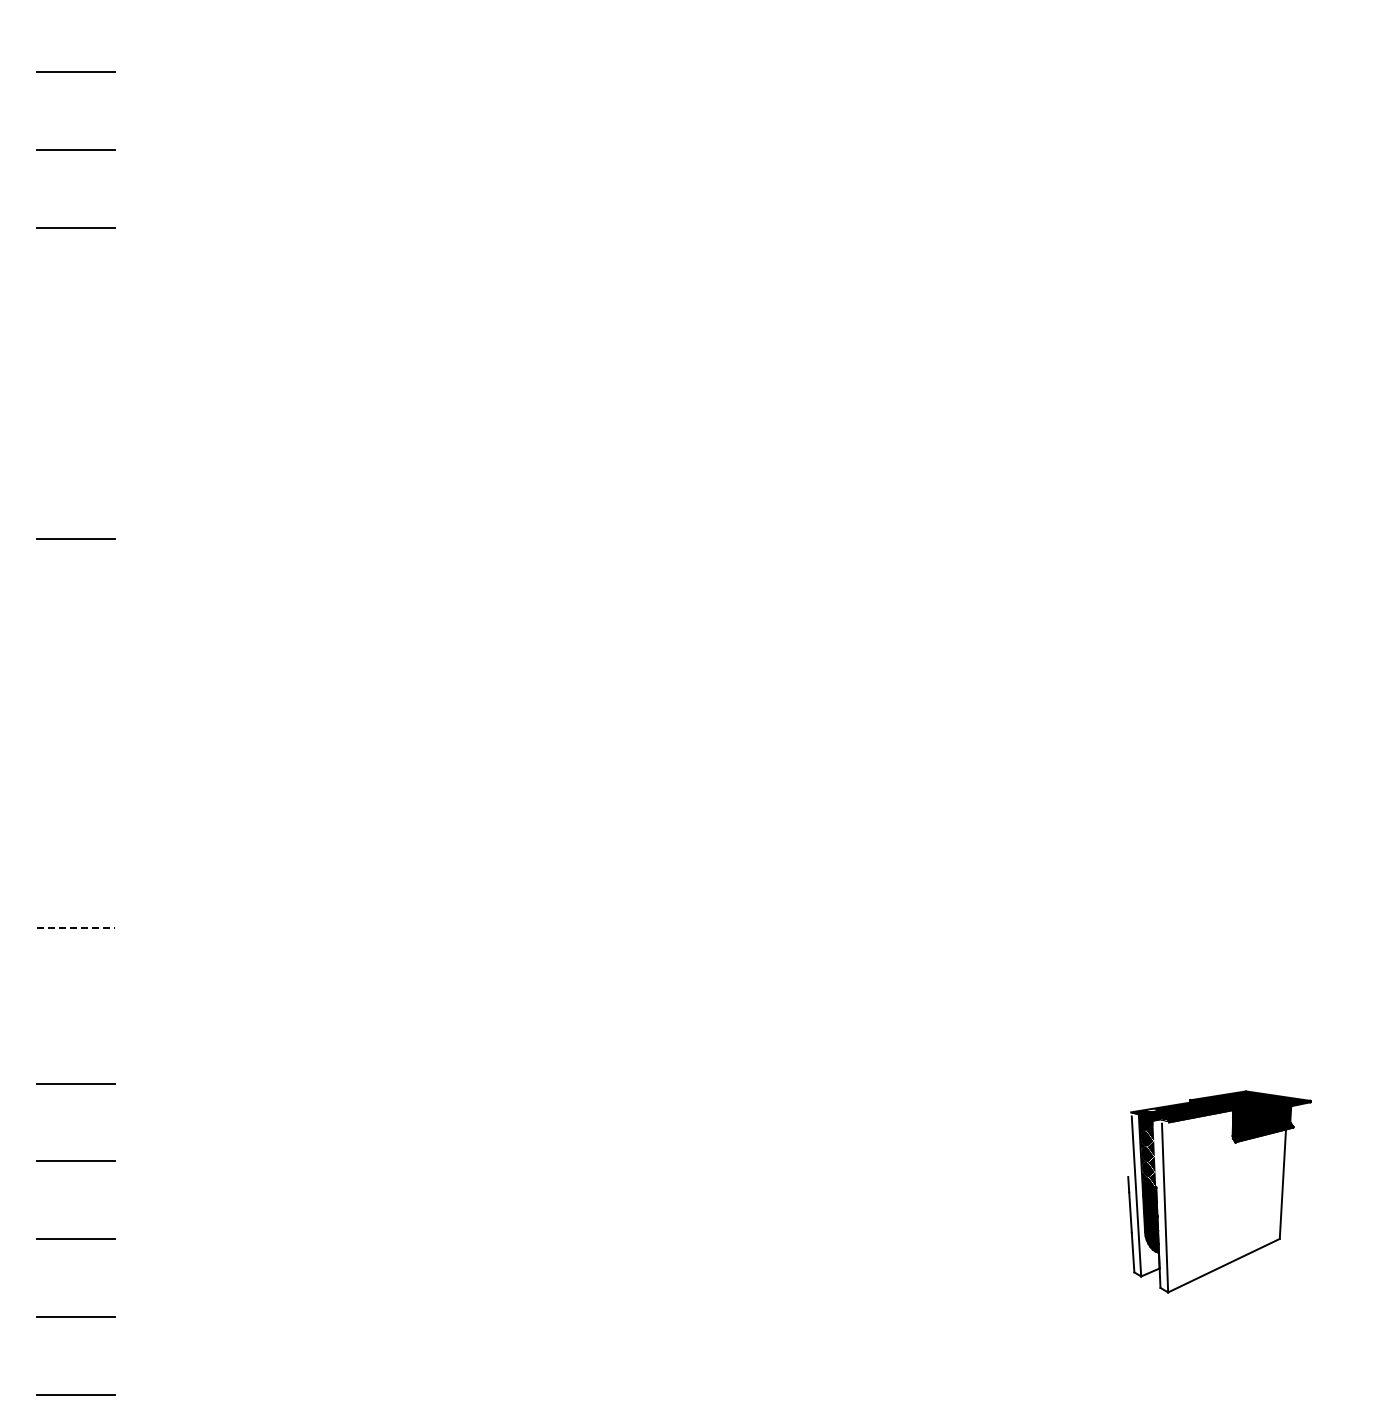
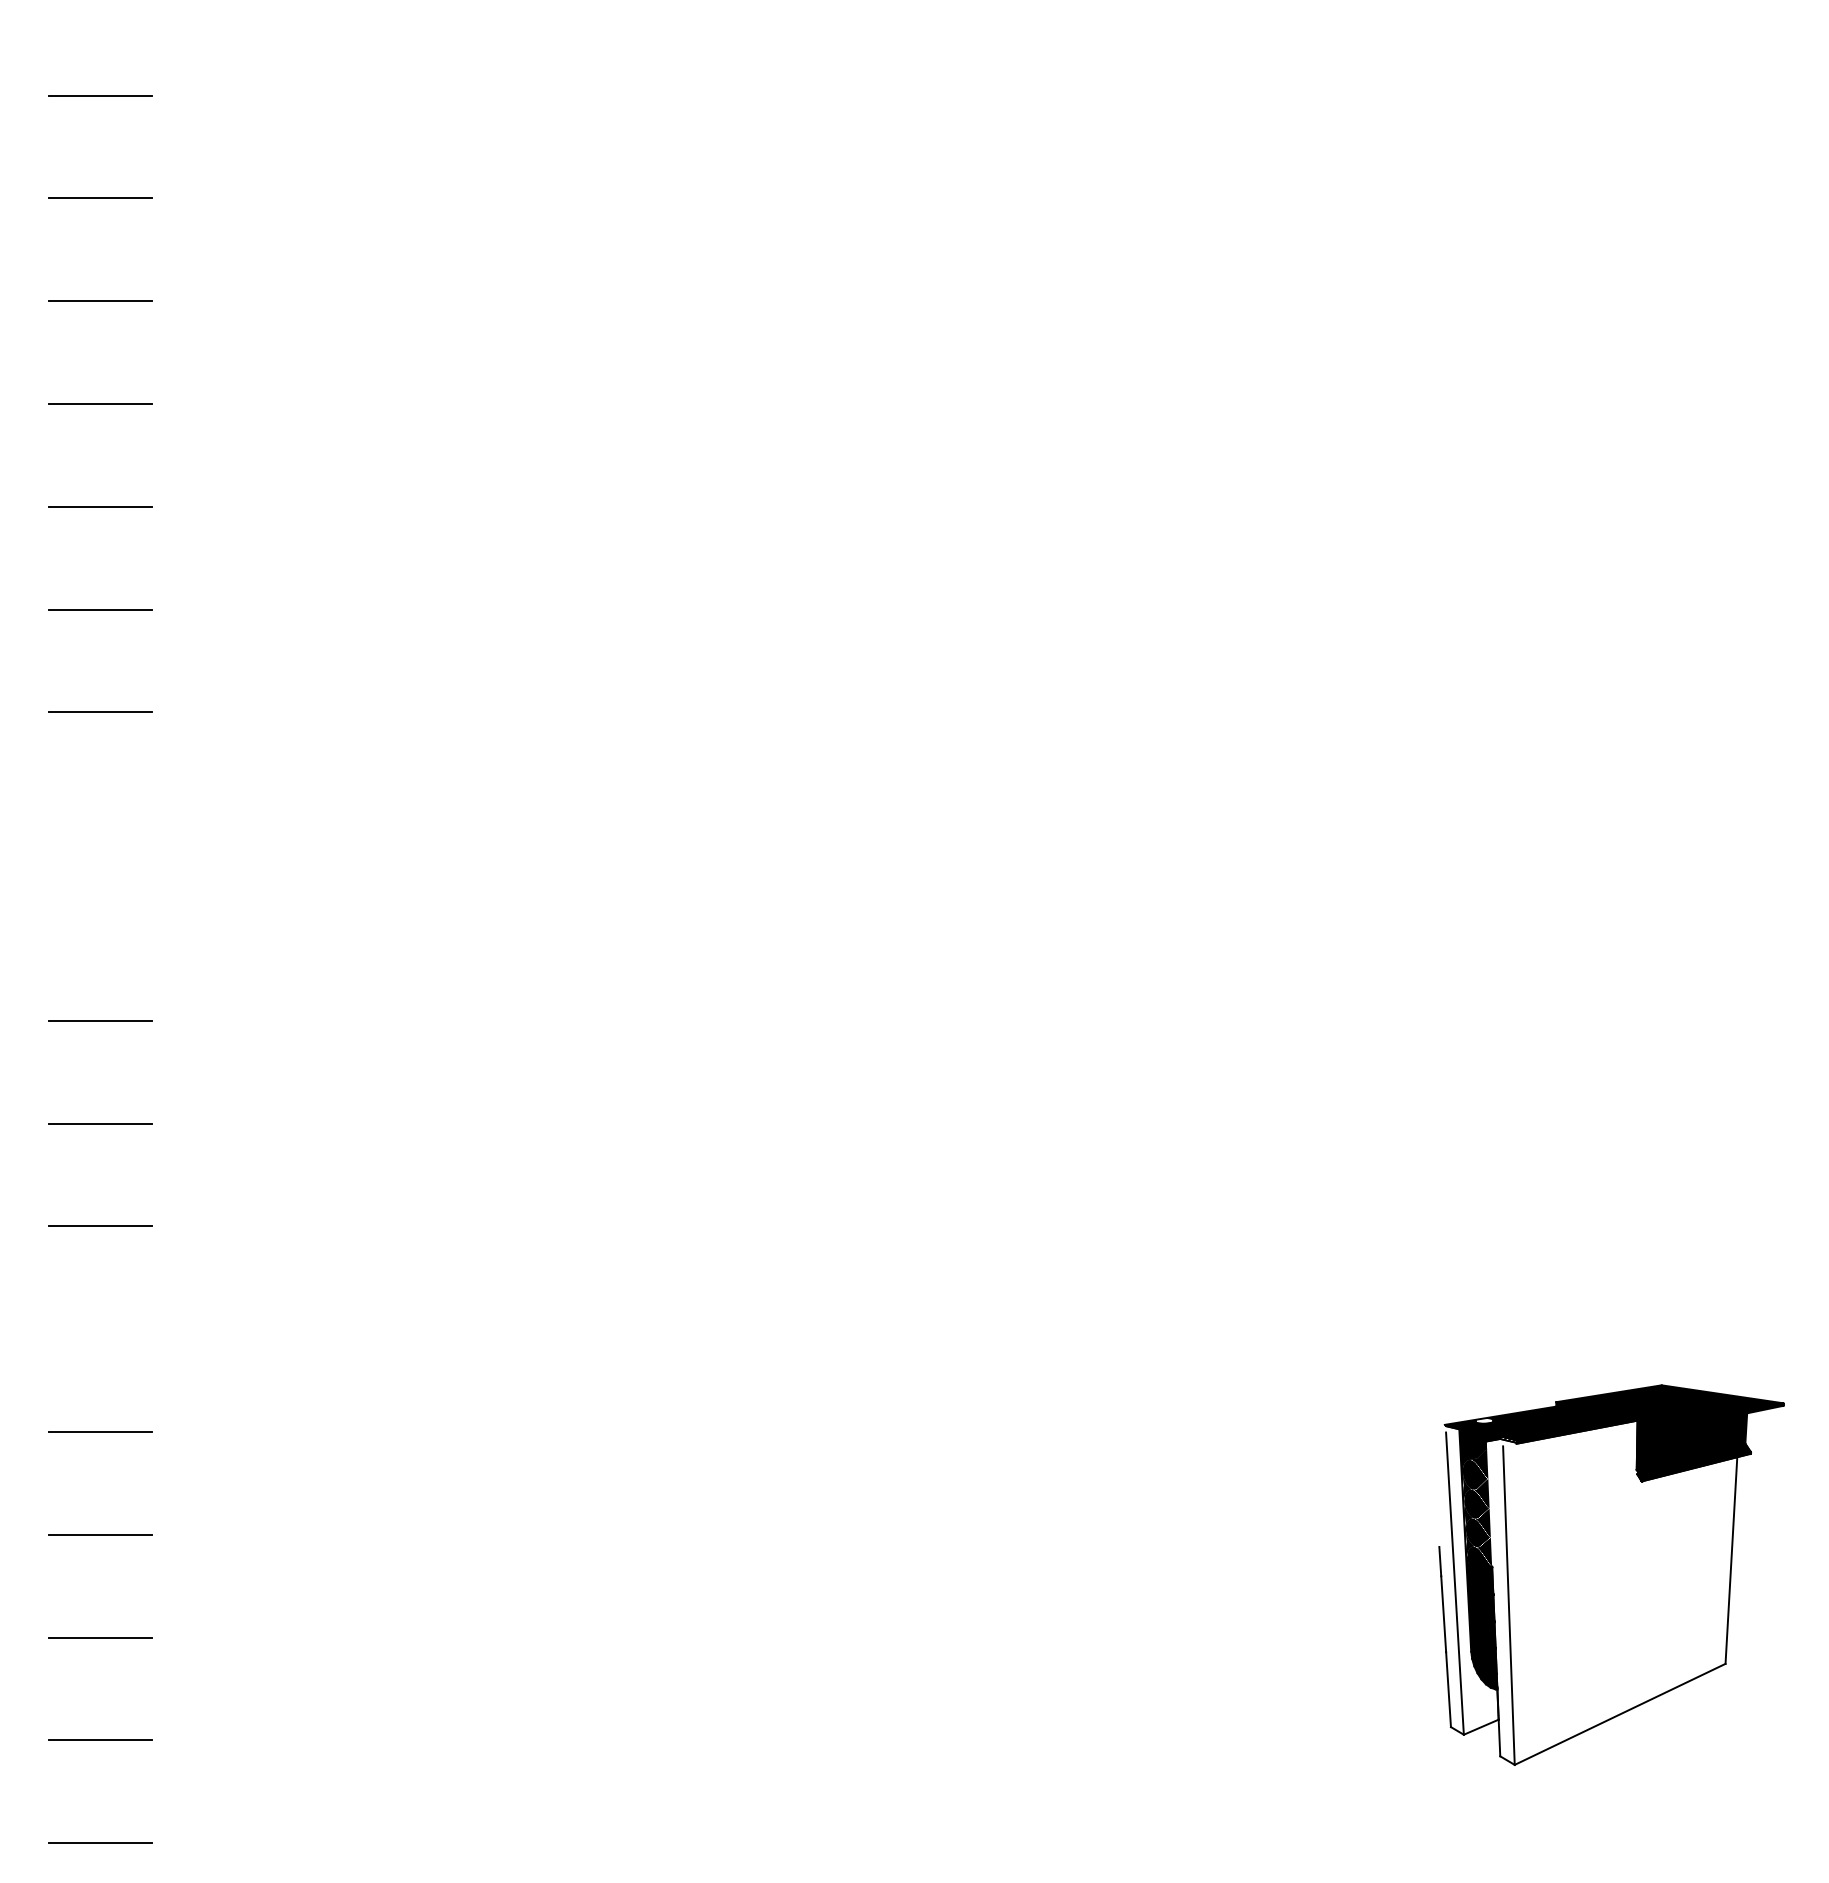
line: (76, 305) -> (100, 403), added
line: (76, 383) -> (100, 506), added
line: (76, 461) -> (100, 609), added
line: (76, 772) -> (100, 1020), added
line: (76, 850) -> (100, 1123), added
line: (76, 928) -> (100, 1226), dashed -> solid
part: (1219, 1191) -> (1611, 1574), size x1.43

